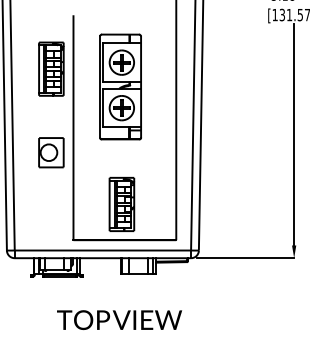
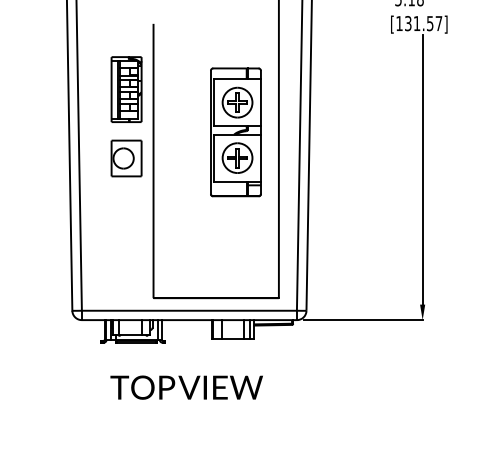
part: (120, 87) -> (235, 132), moved
part: (51, 152) -> (126, 158), moved
part: (121, 204) -> (212, 254), removed
text: (119, 320) -> (186, 387), moved

